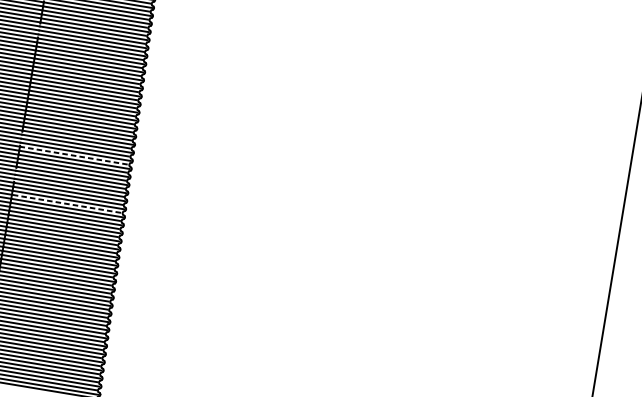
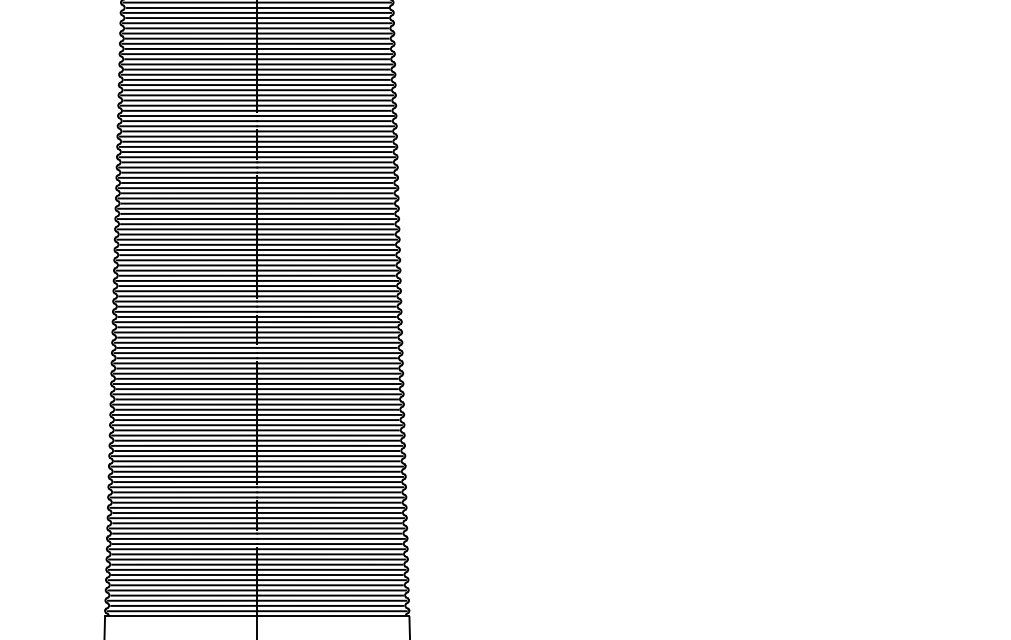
line: (73, 155) -> (326, 316), dashed -> solid
line: (65, 203) -> (326, 378), dashed -> solid

